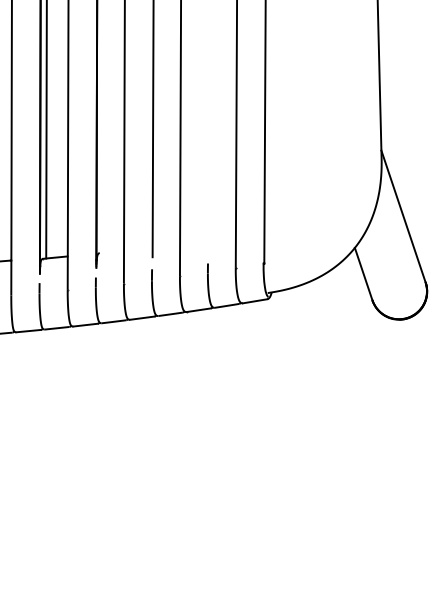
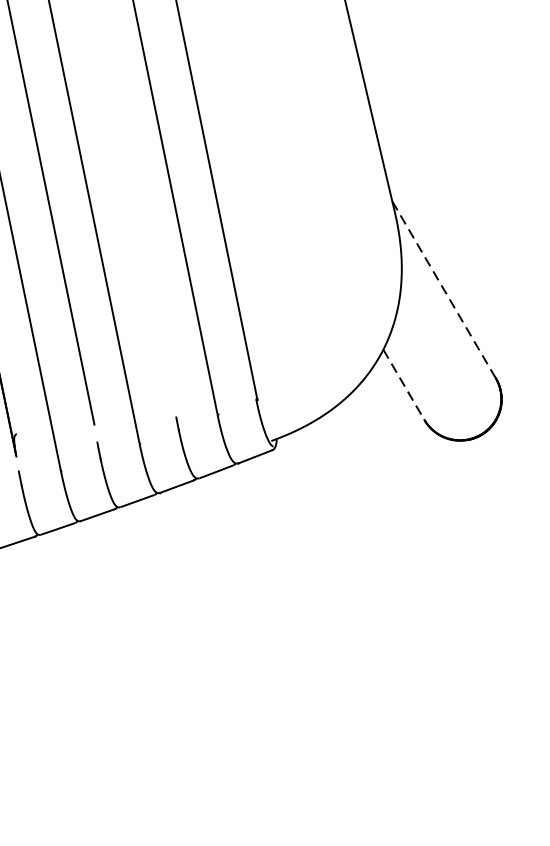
line: (403, 216) -> (444, 289), solid -> dashed
line: (363, 274) -> (403, 385), solid -> dashed

